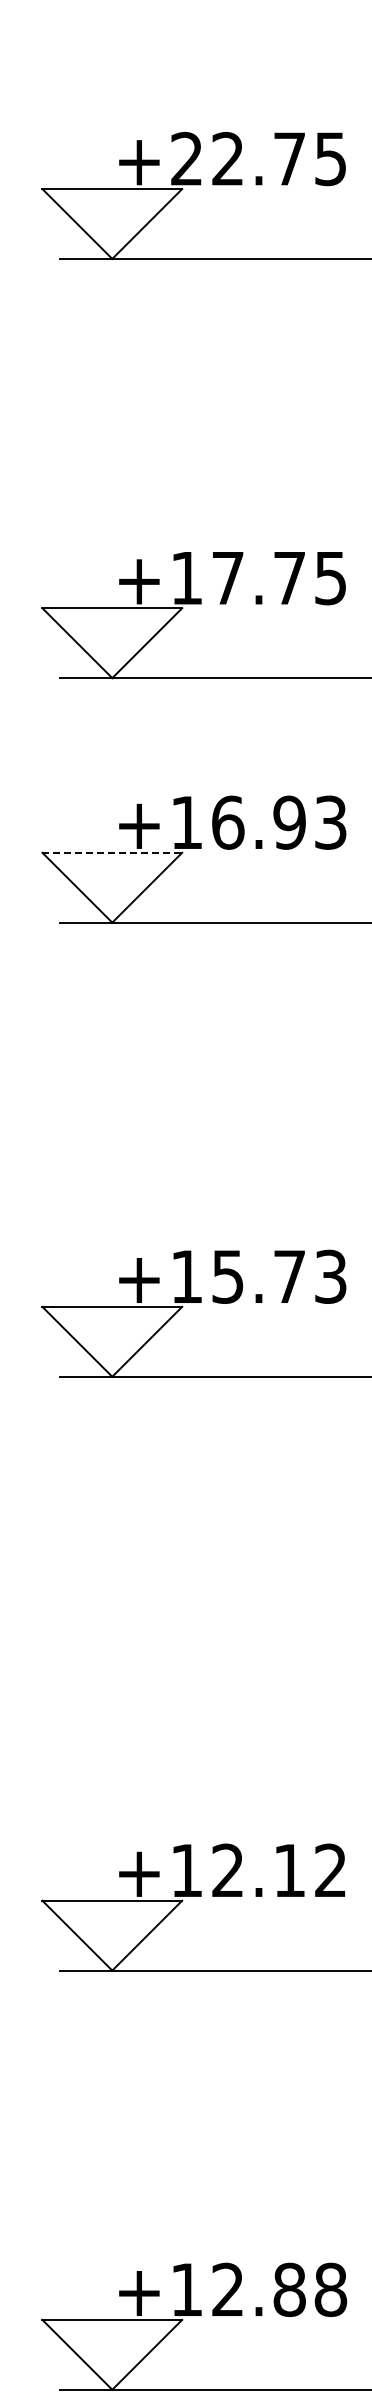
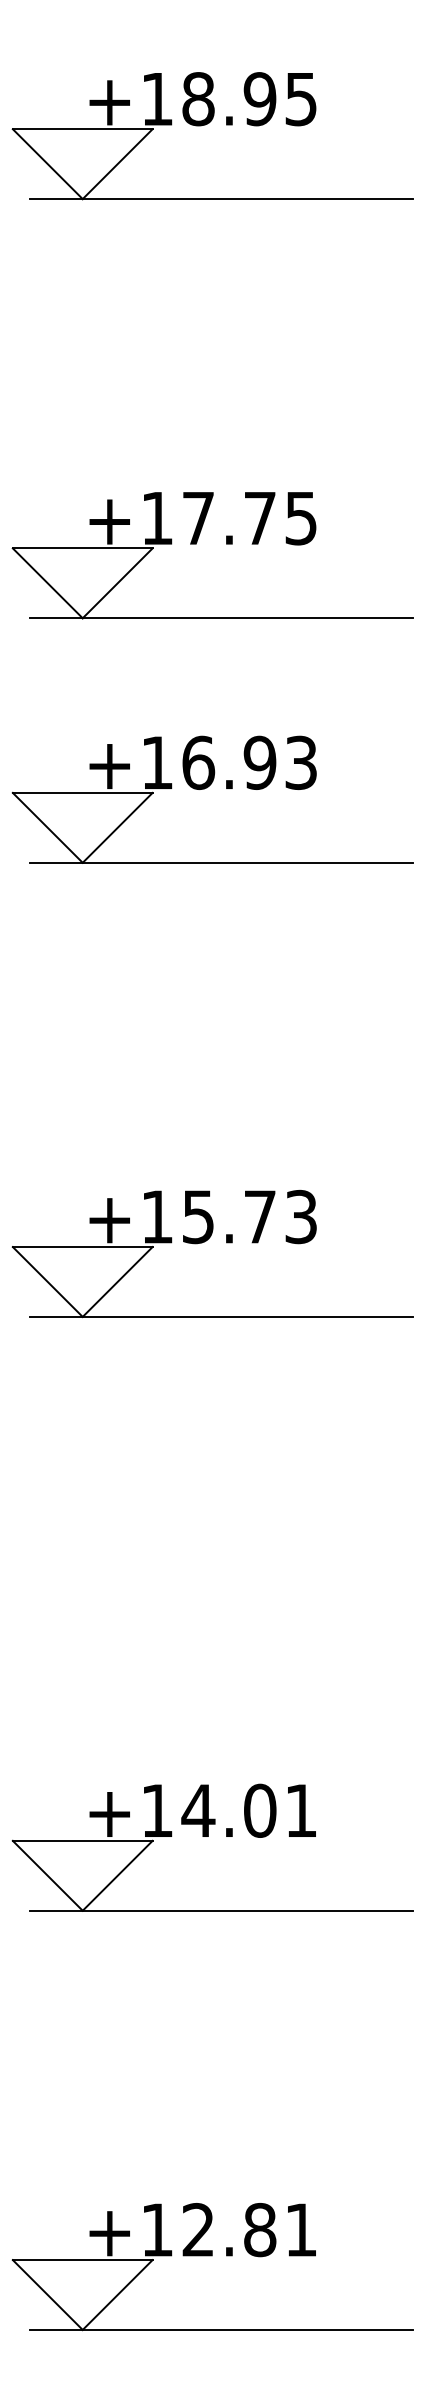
text: (238, 159) -> (208, 99), +22.75 -> +18.95
line: (112, 852) -> (82, 792), dashed -> solid
text: (278, 1870) -> (248, 1810), +12.12 -> +14.01
text: (331, 2289) -> (301, 2229), +12.88 -> +12.81

